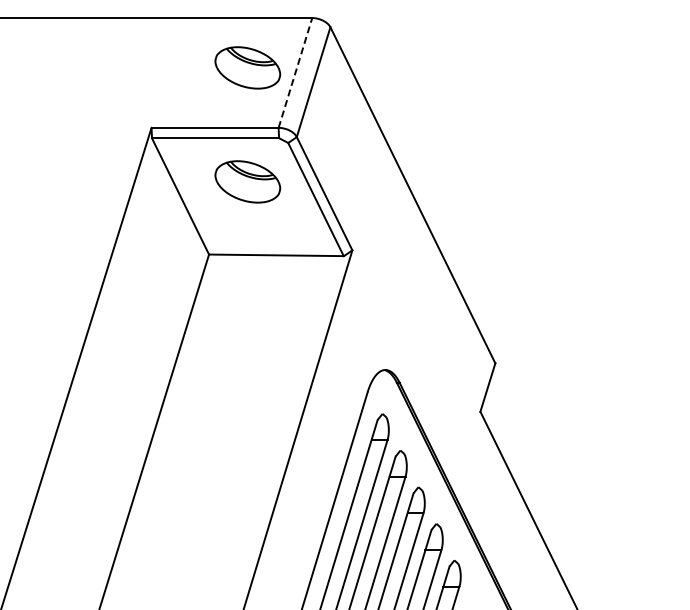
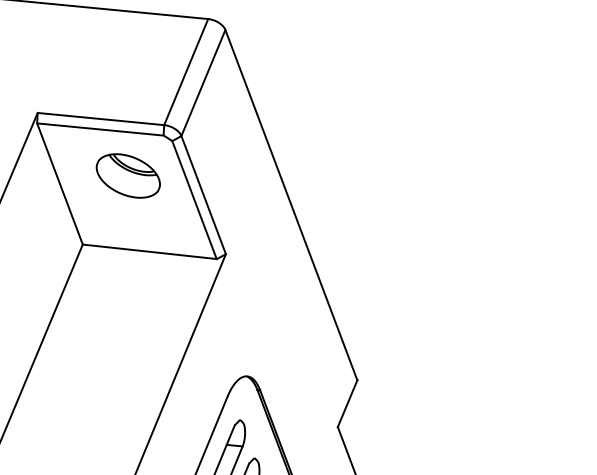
part: (247, 67) -> (139, 62), removed
line: (295, 72) -> (186, 71), dashed -> solid

